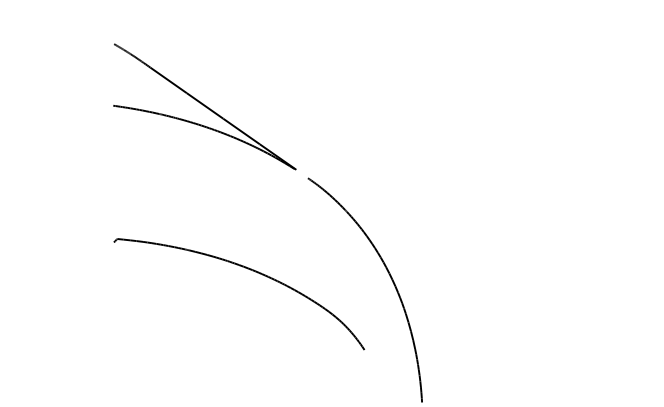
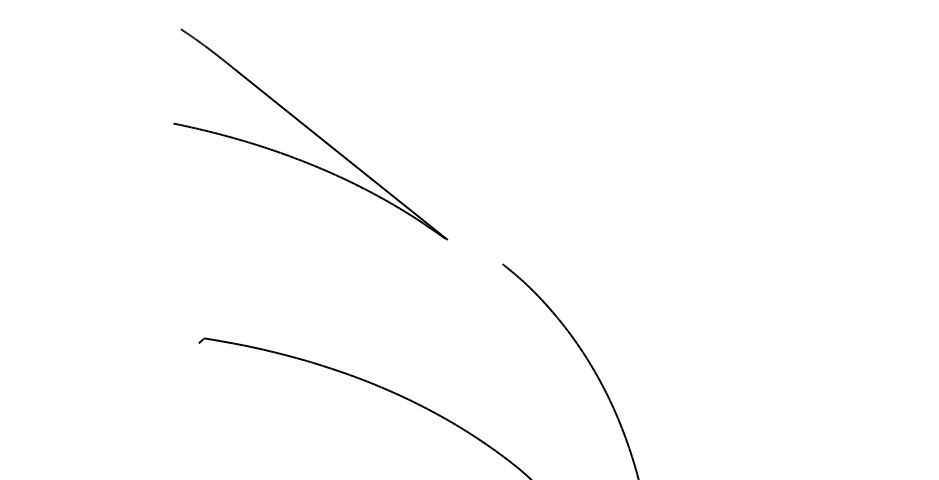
part: (204, 106) -> (313, 133), moved

